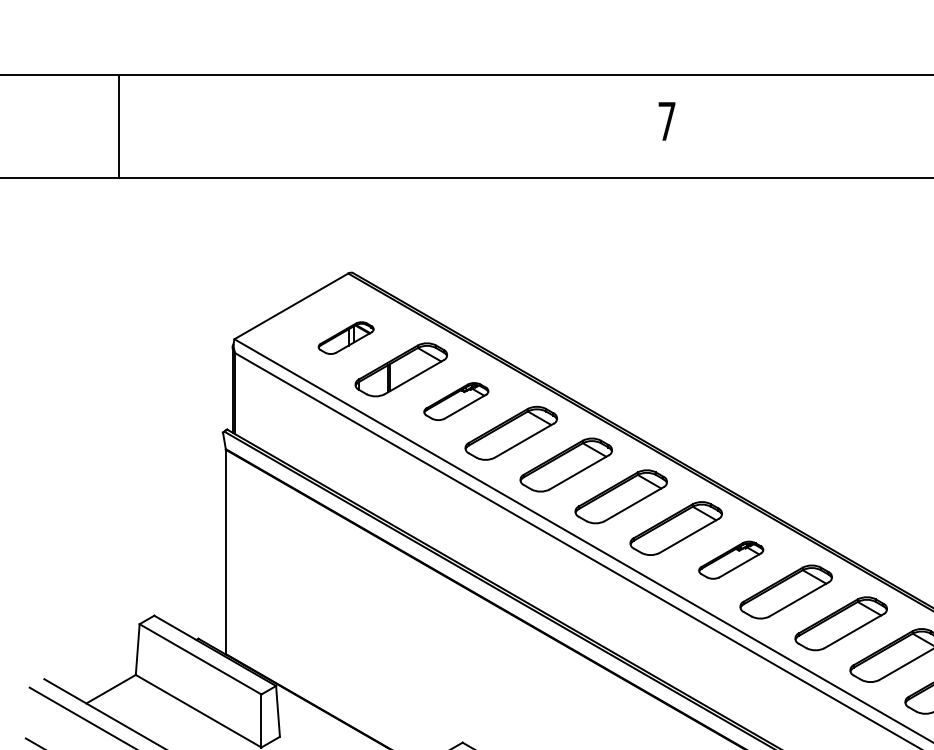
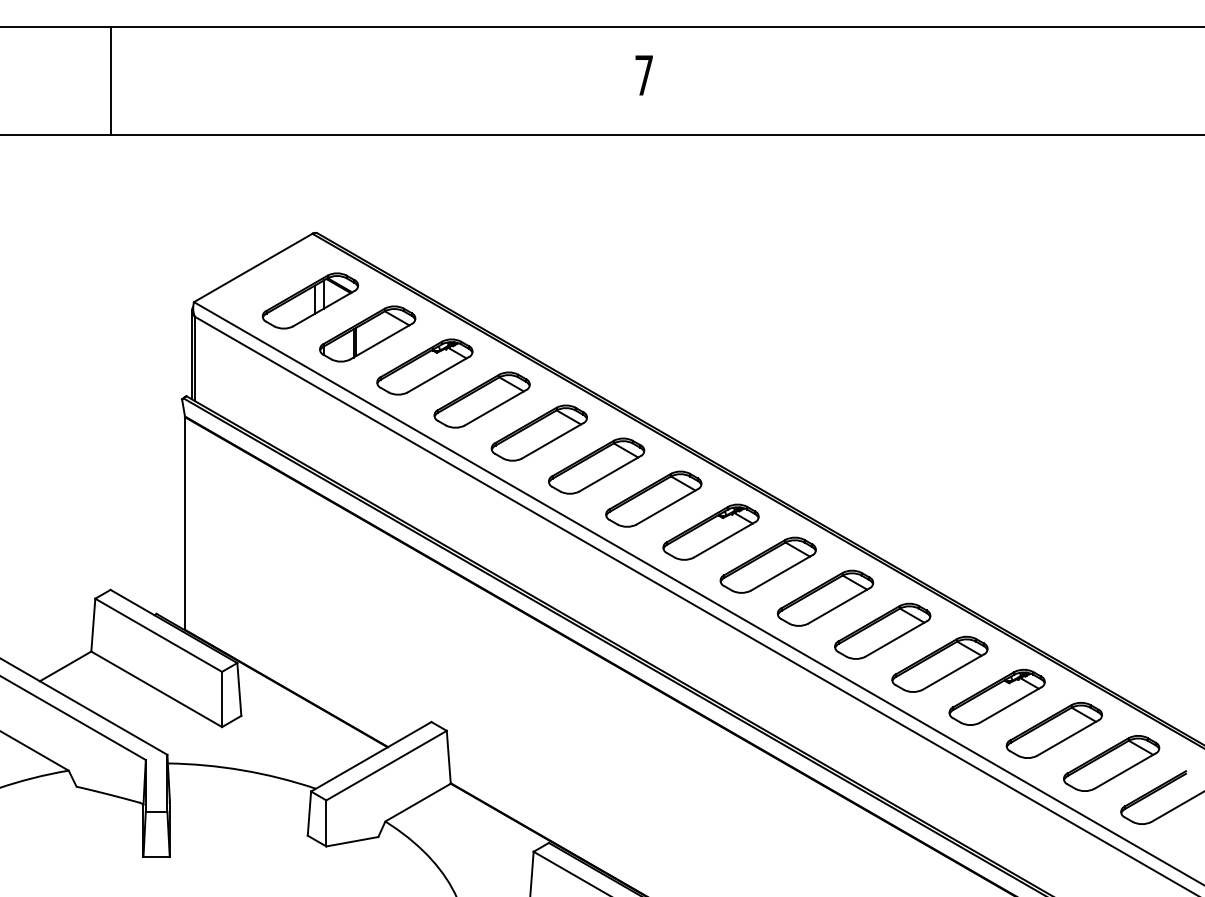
line: (119, 126) -> (111, 80), moved
part: (345, 337) -> (309, 300), size x1.67
part: (455, 401) -> (424, 366), size x1.43
part: (730, 559) -> (710, 531), size x1.43

